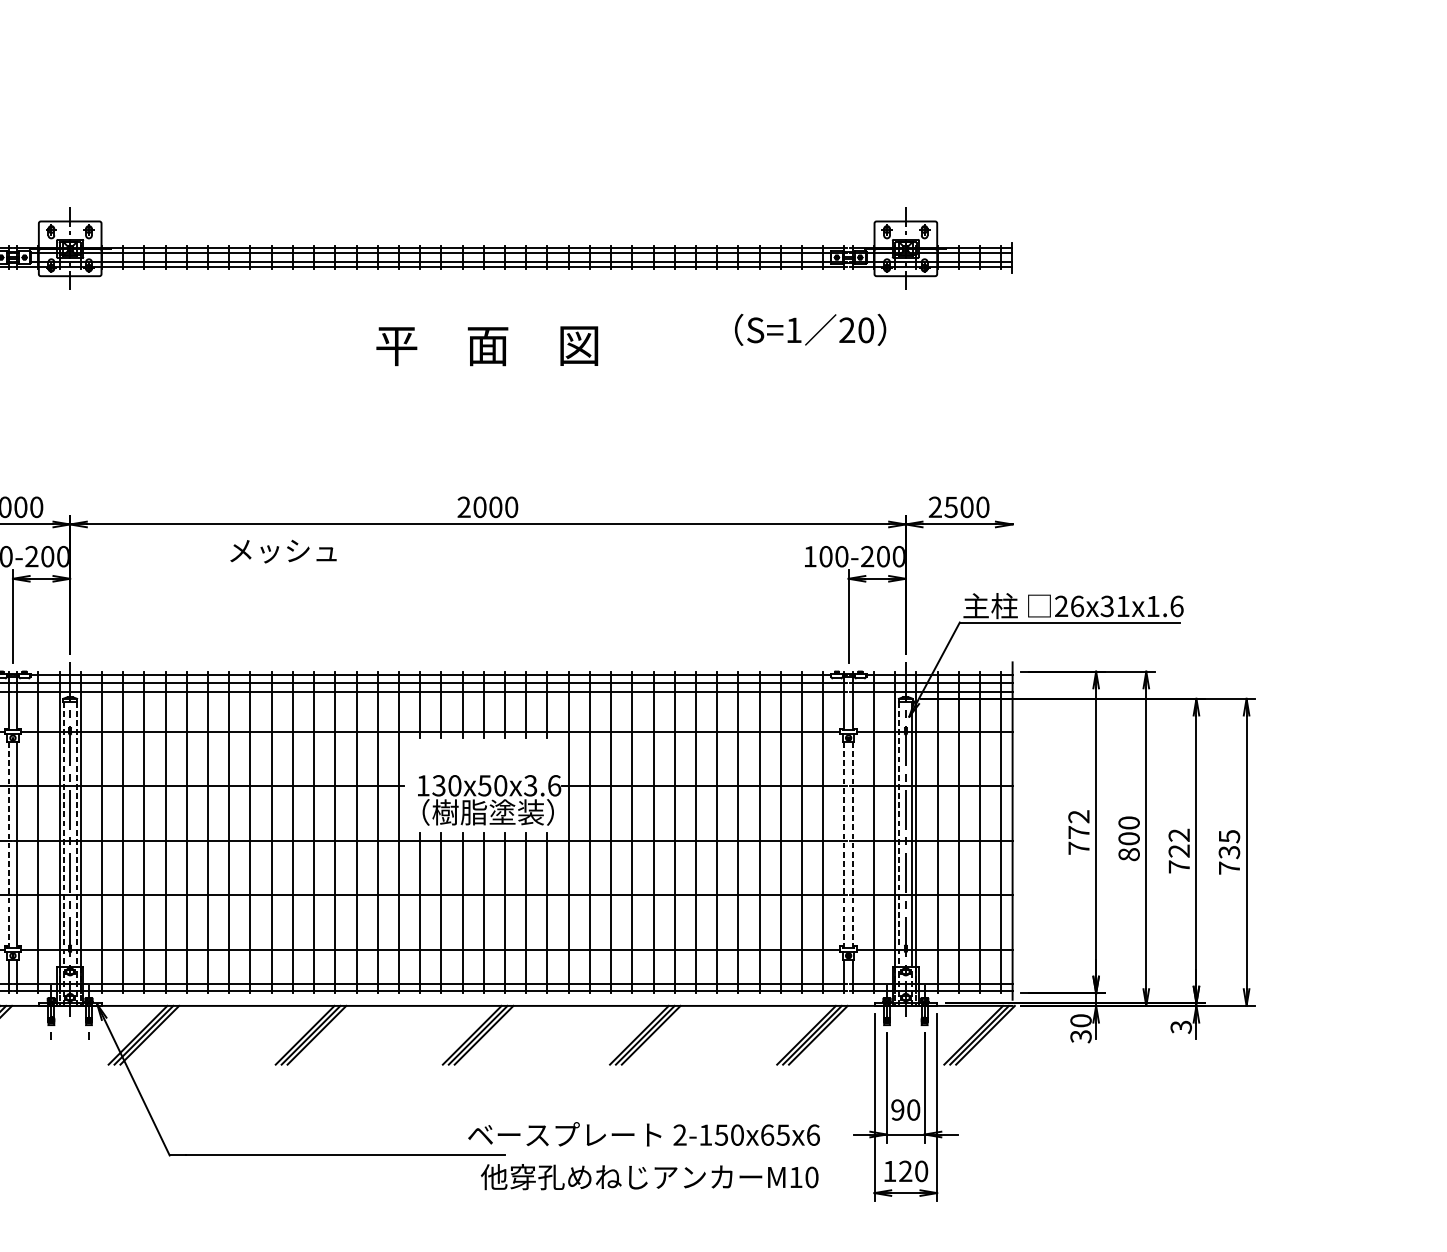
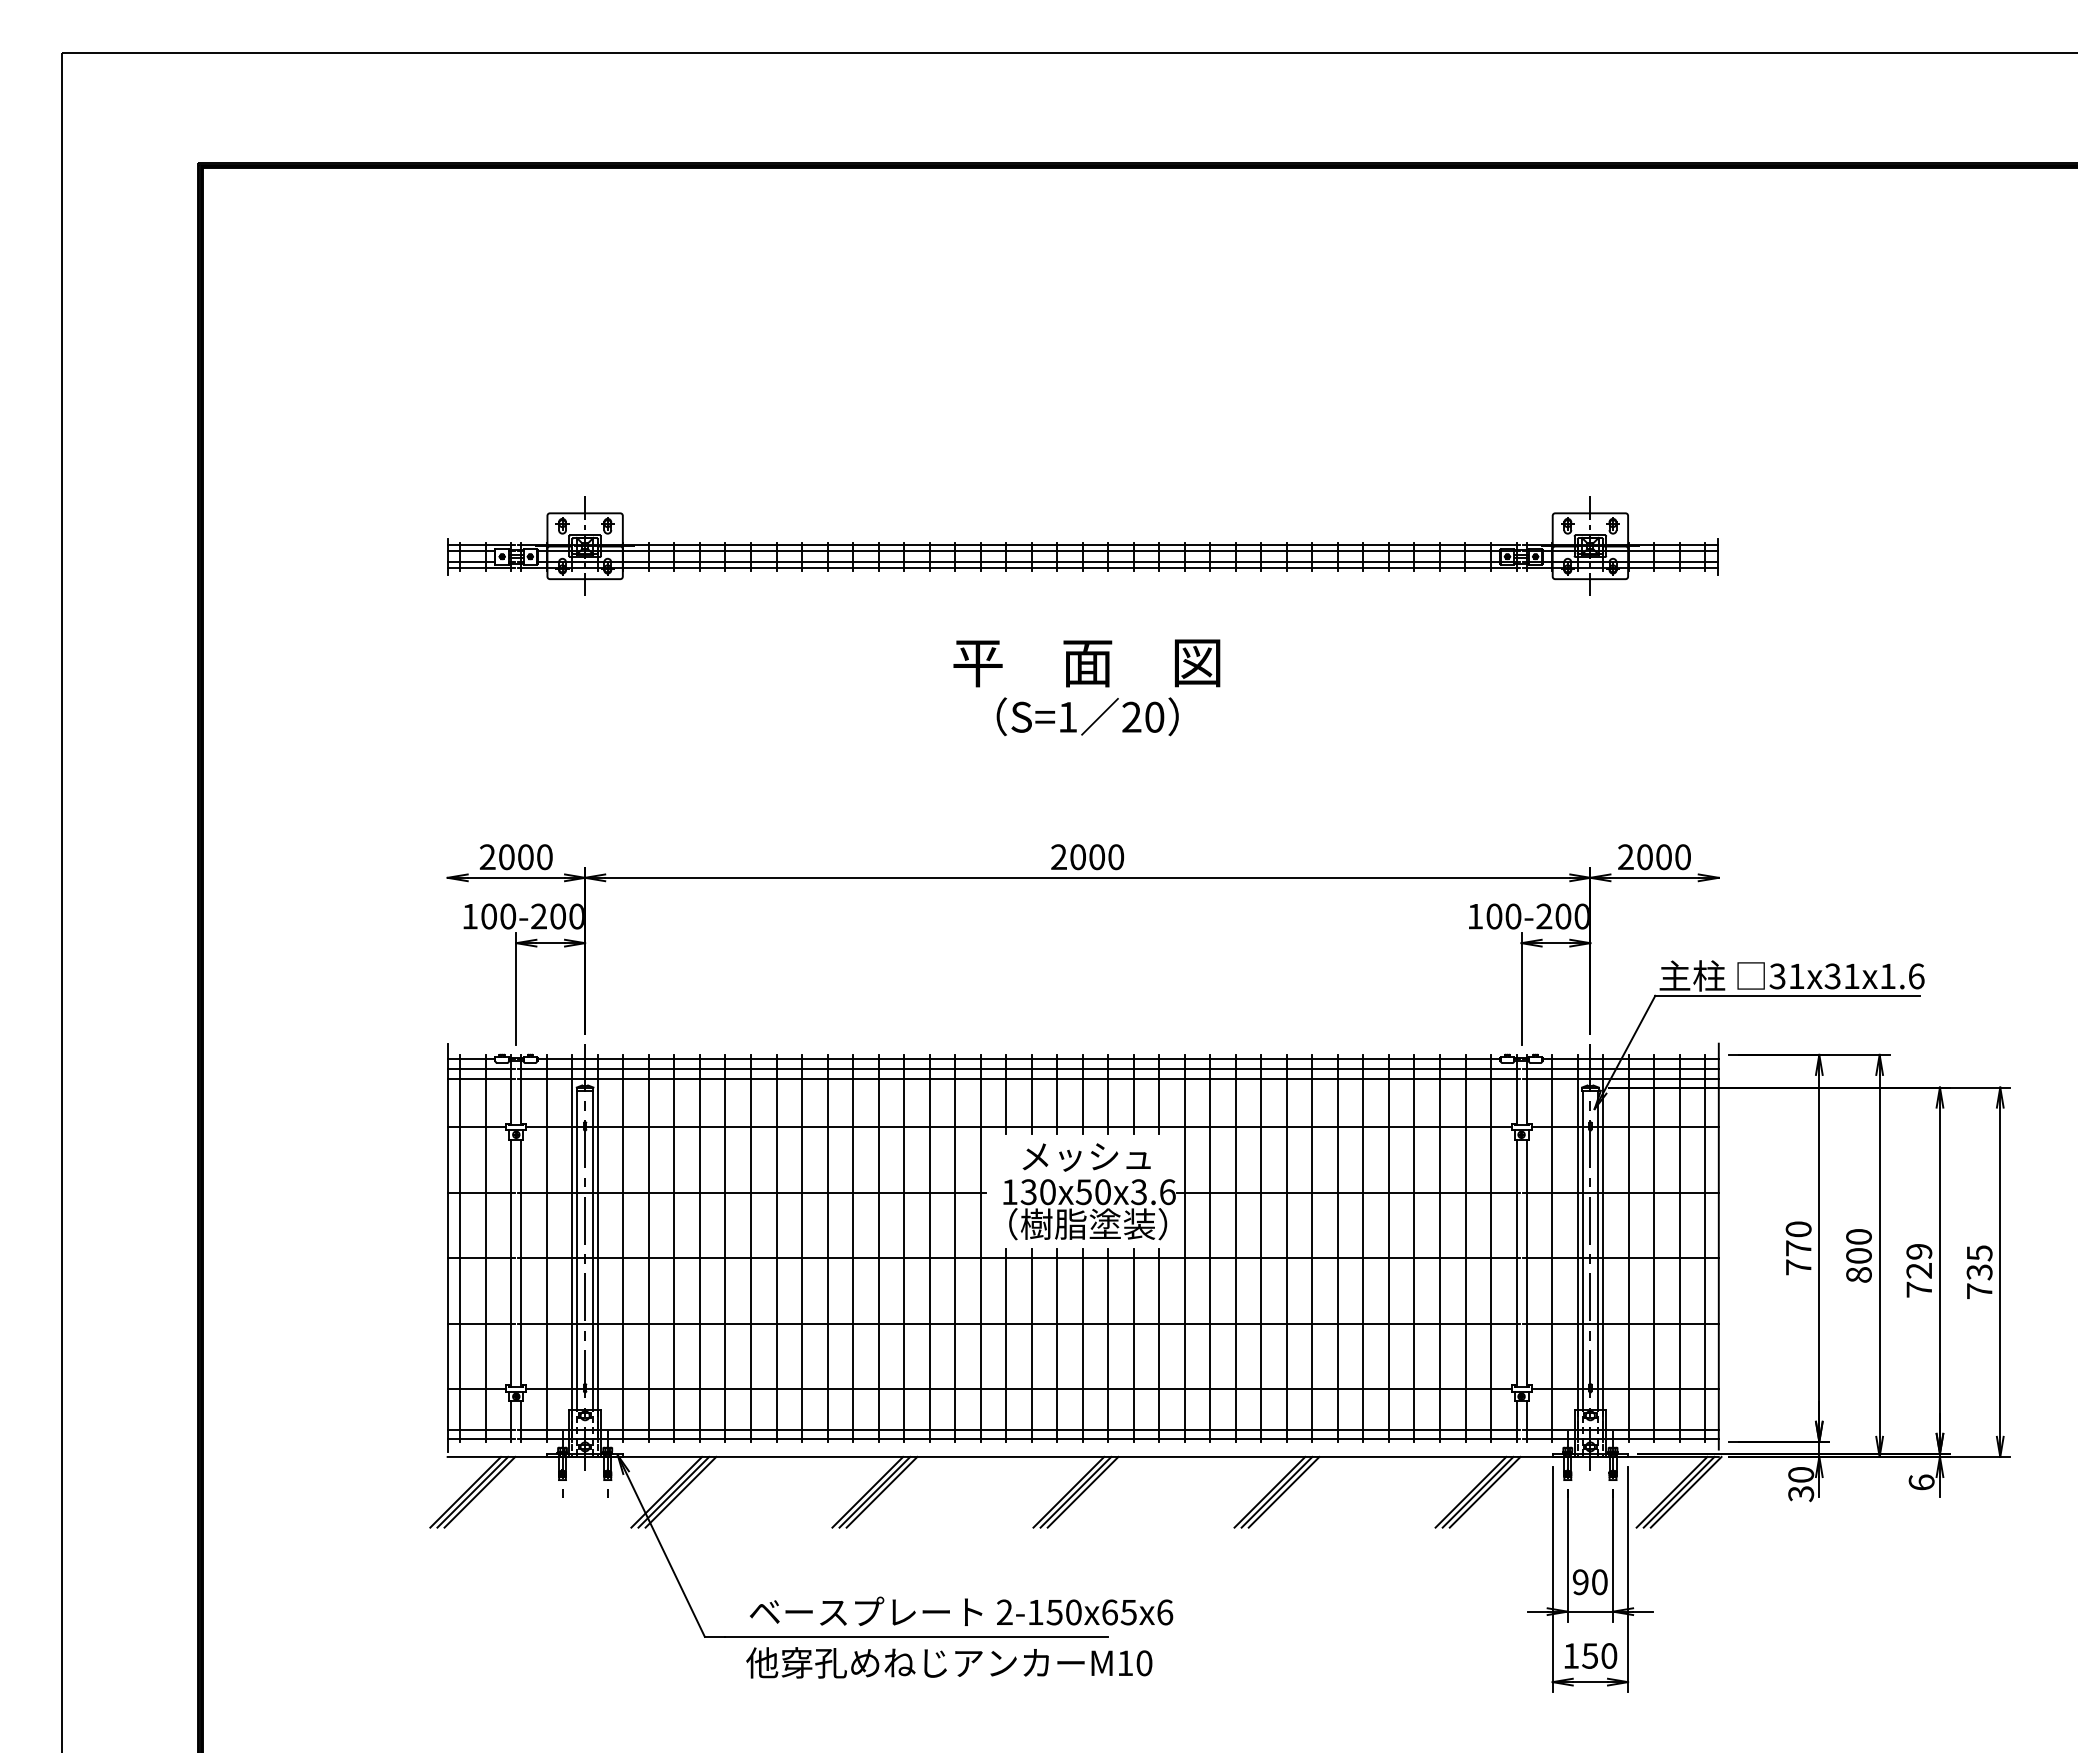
text: (810, 329) -> (1087, 716), moved
text: (950, 507) -> (1644, 857), 2500 -> 2000
text: (283, 551) -> (1086, 1157), moved
text: (1068, 606) -> (1786, 976), 26x31x1.6 -> 31x31x1.6
text: (1078, 816) -> (1798, 1229), 772 -> 770
line: (63, 834) -> (577, 1250), dashed -> solid
line: (76, 834) -> (592, 1250), dashed -> solid
line: (899, 834) -> (1582, 1250), dashed -> solid
text: (1179, 835) -> (1919, 1251), 722 -> 729
line: (8, 845) -> (511, 1263), dashed -> solid
line: (844, 845) -> (1516, 1263), dashed -> solid
line: (852, 845) -> (1526, 1263), dashed -> solid
text: (1181, 1027) -> (1921, 1482), 3 -> 6
text: (644, 1133) -> (961, 1610), moved
text: (905, 1170) -> (1590, 1655), 120 -> 150
text: (649, 1176) -> (949, 1662), moved

